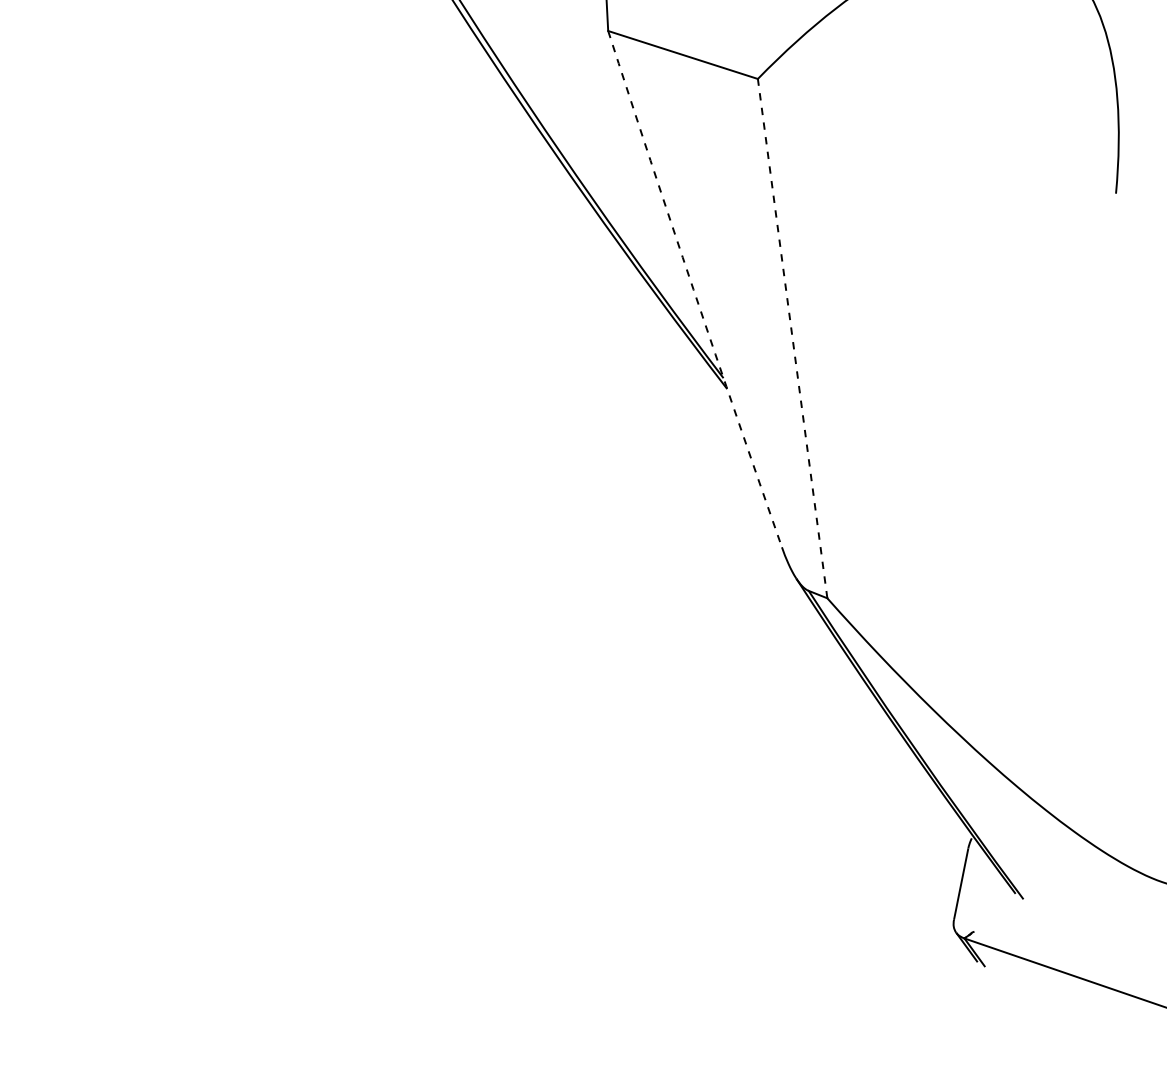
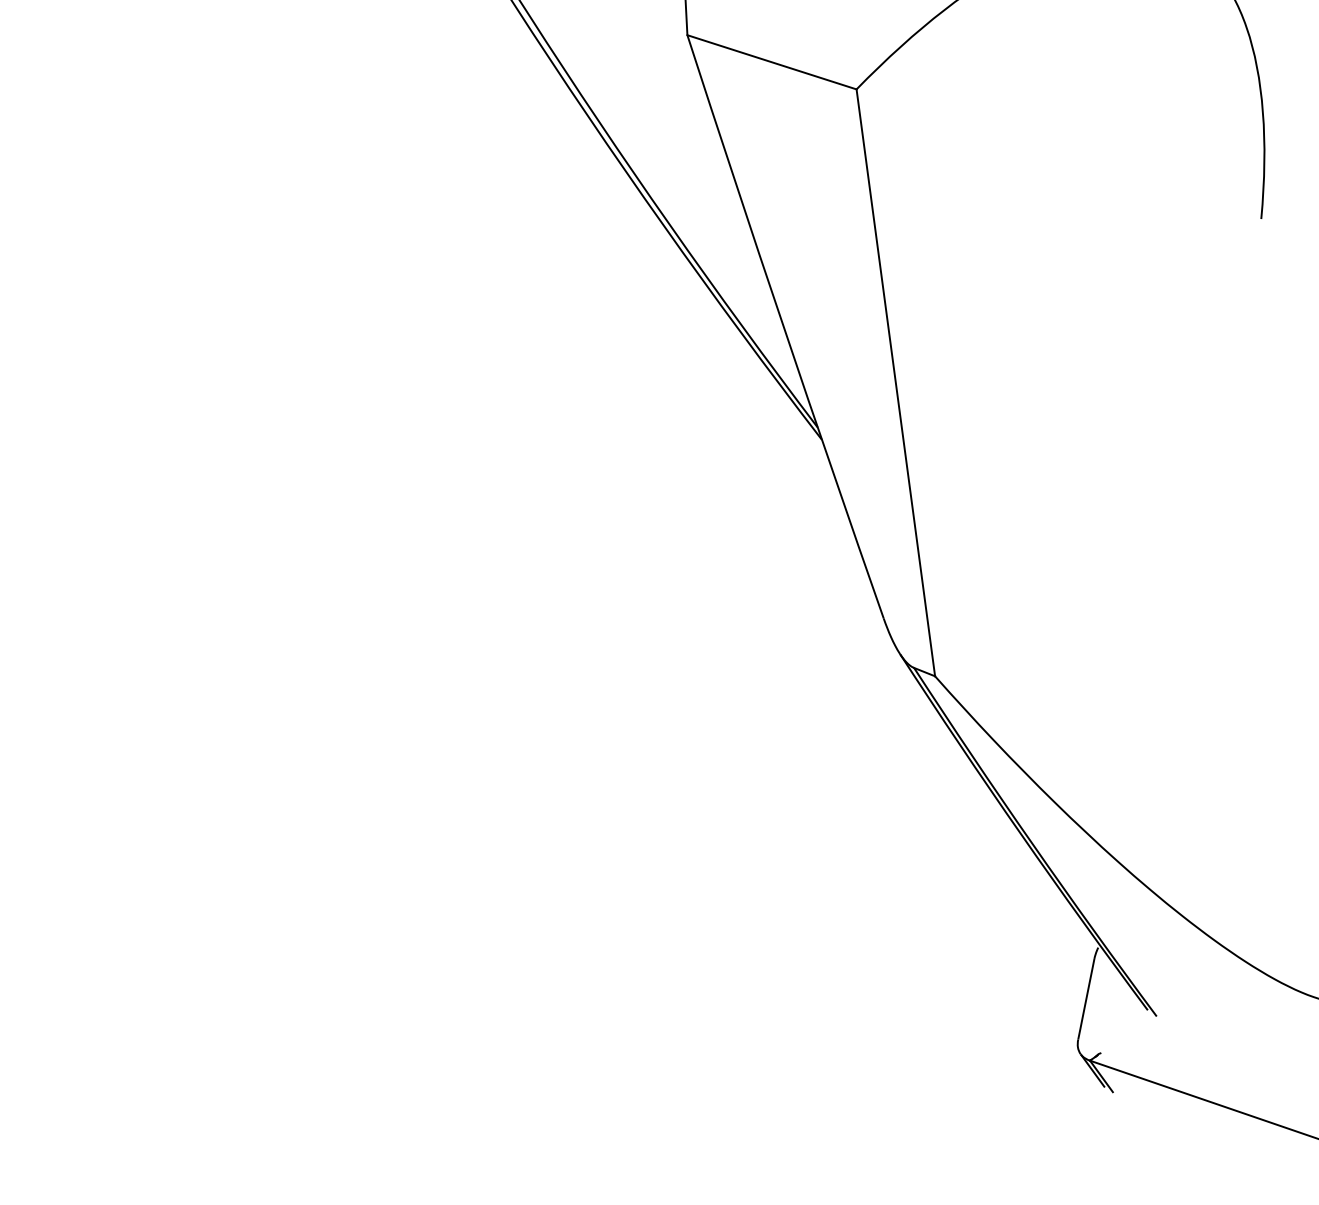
arc: (693, 289) -> (783, 327), dashed -> solid
line: (792, 338) -> (895, 382), dashed -> solid

